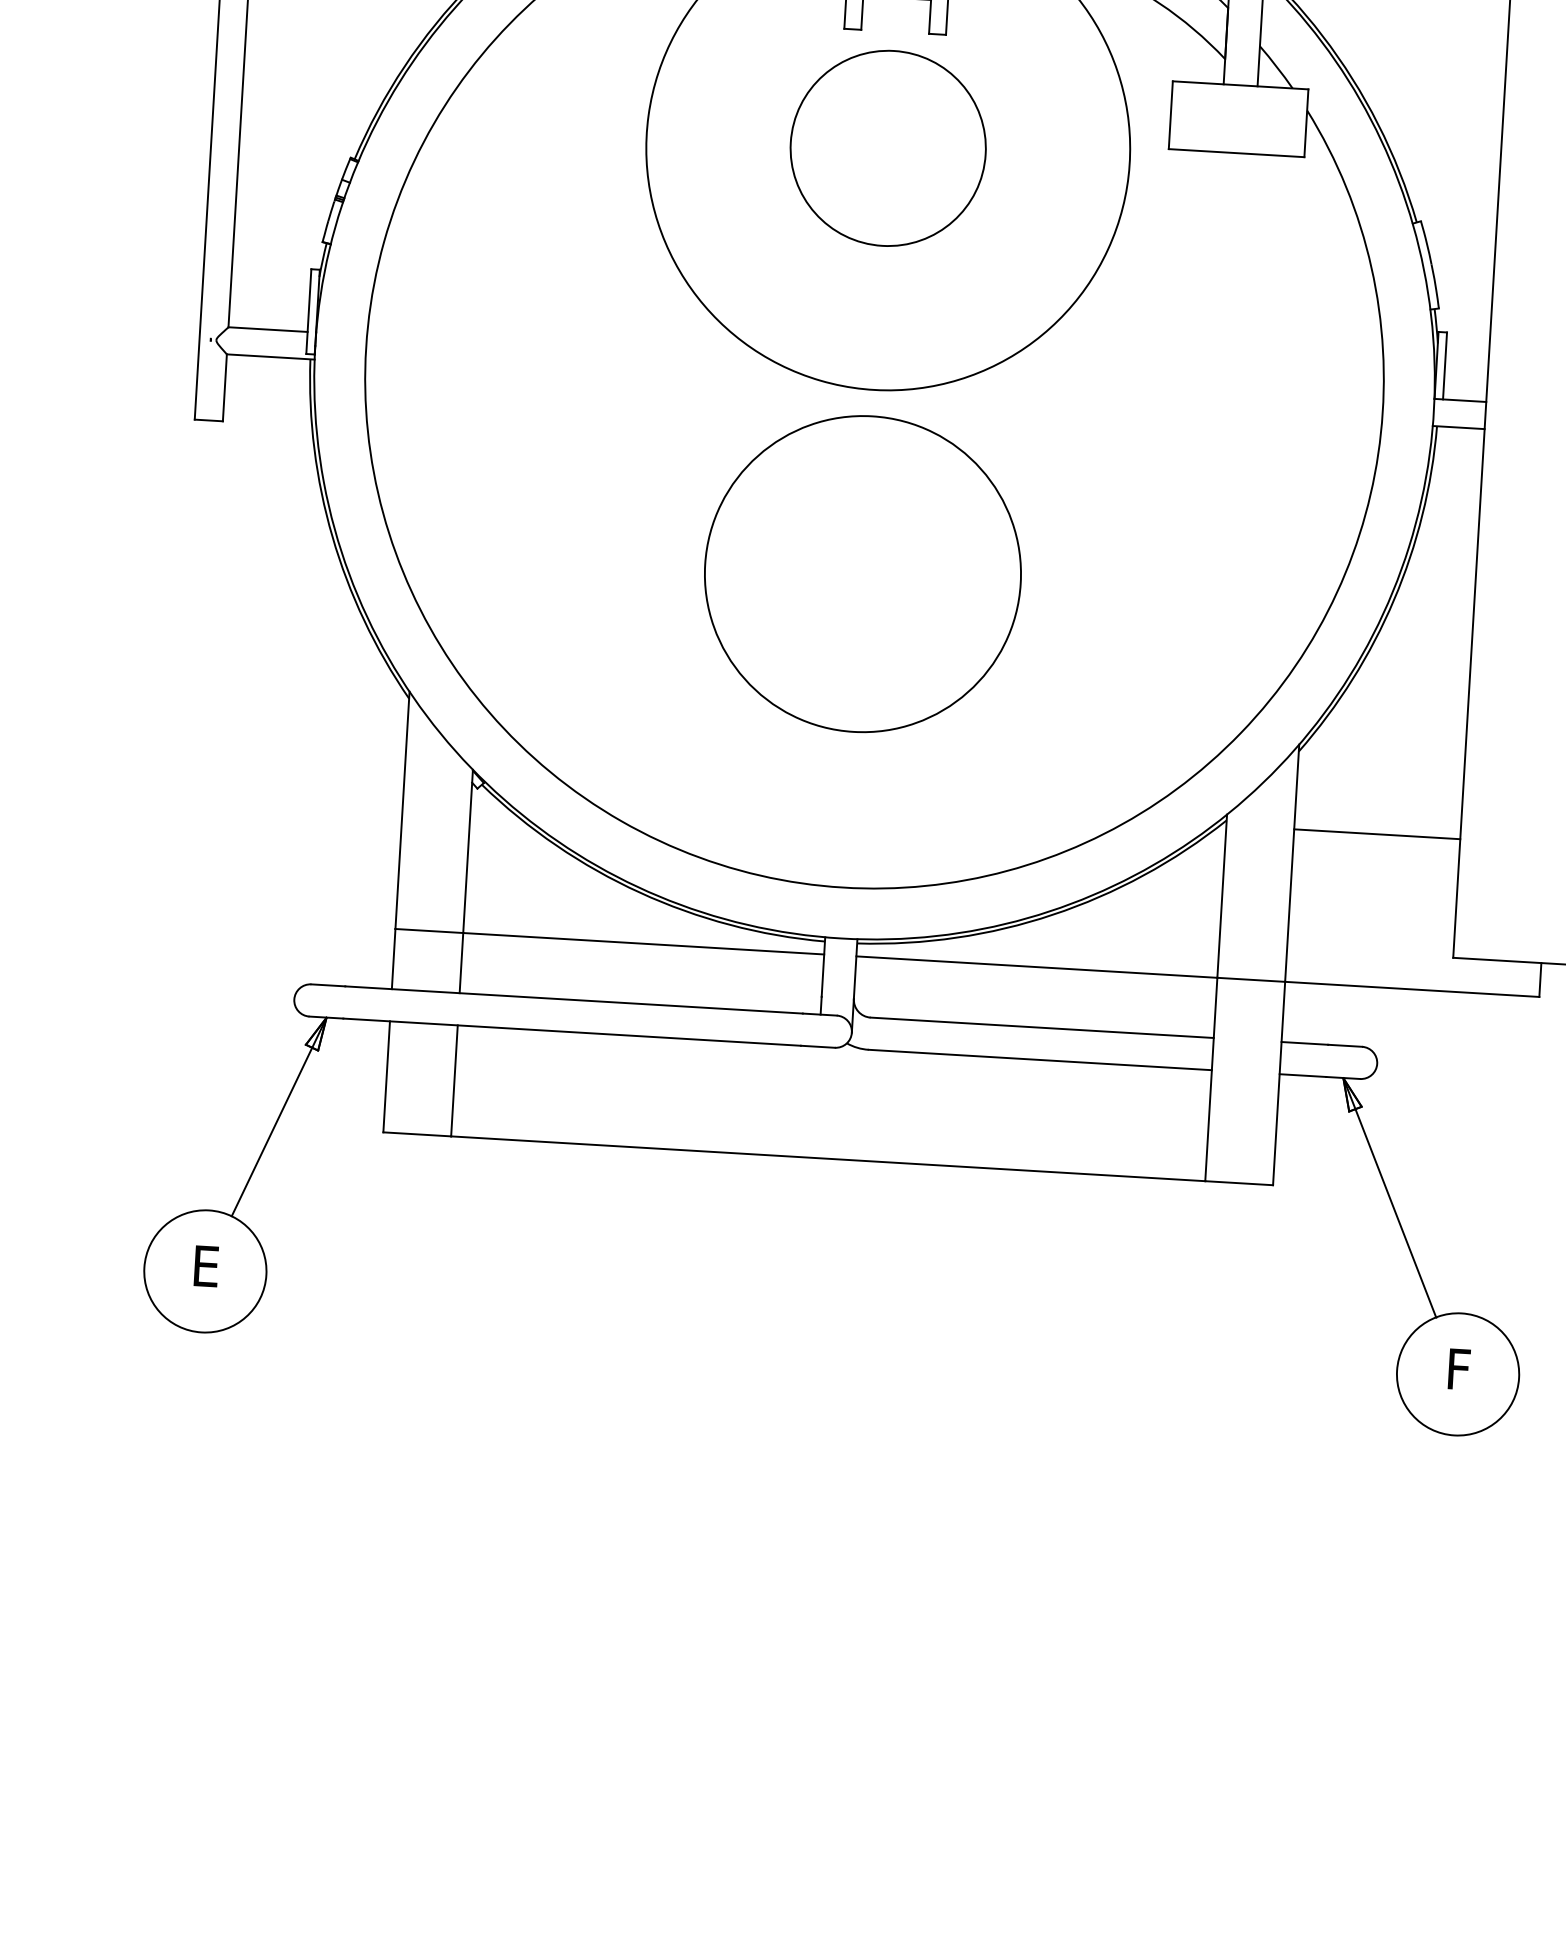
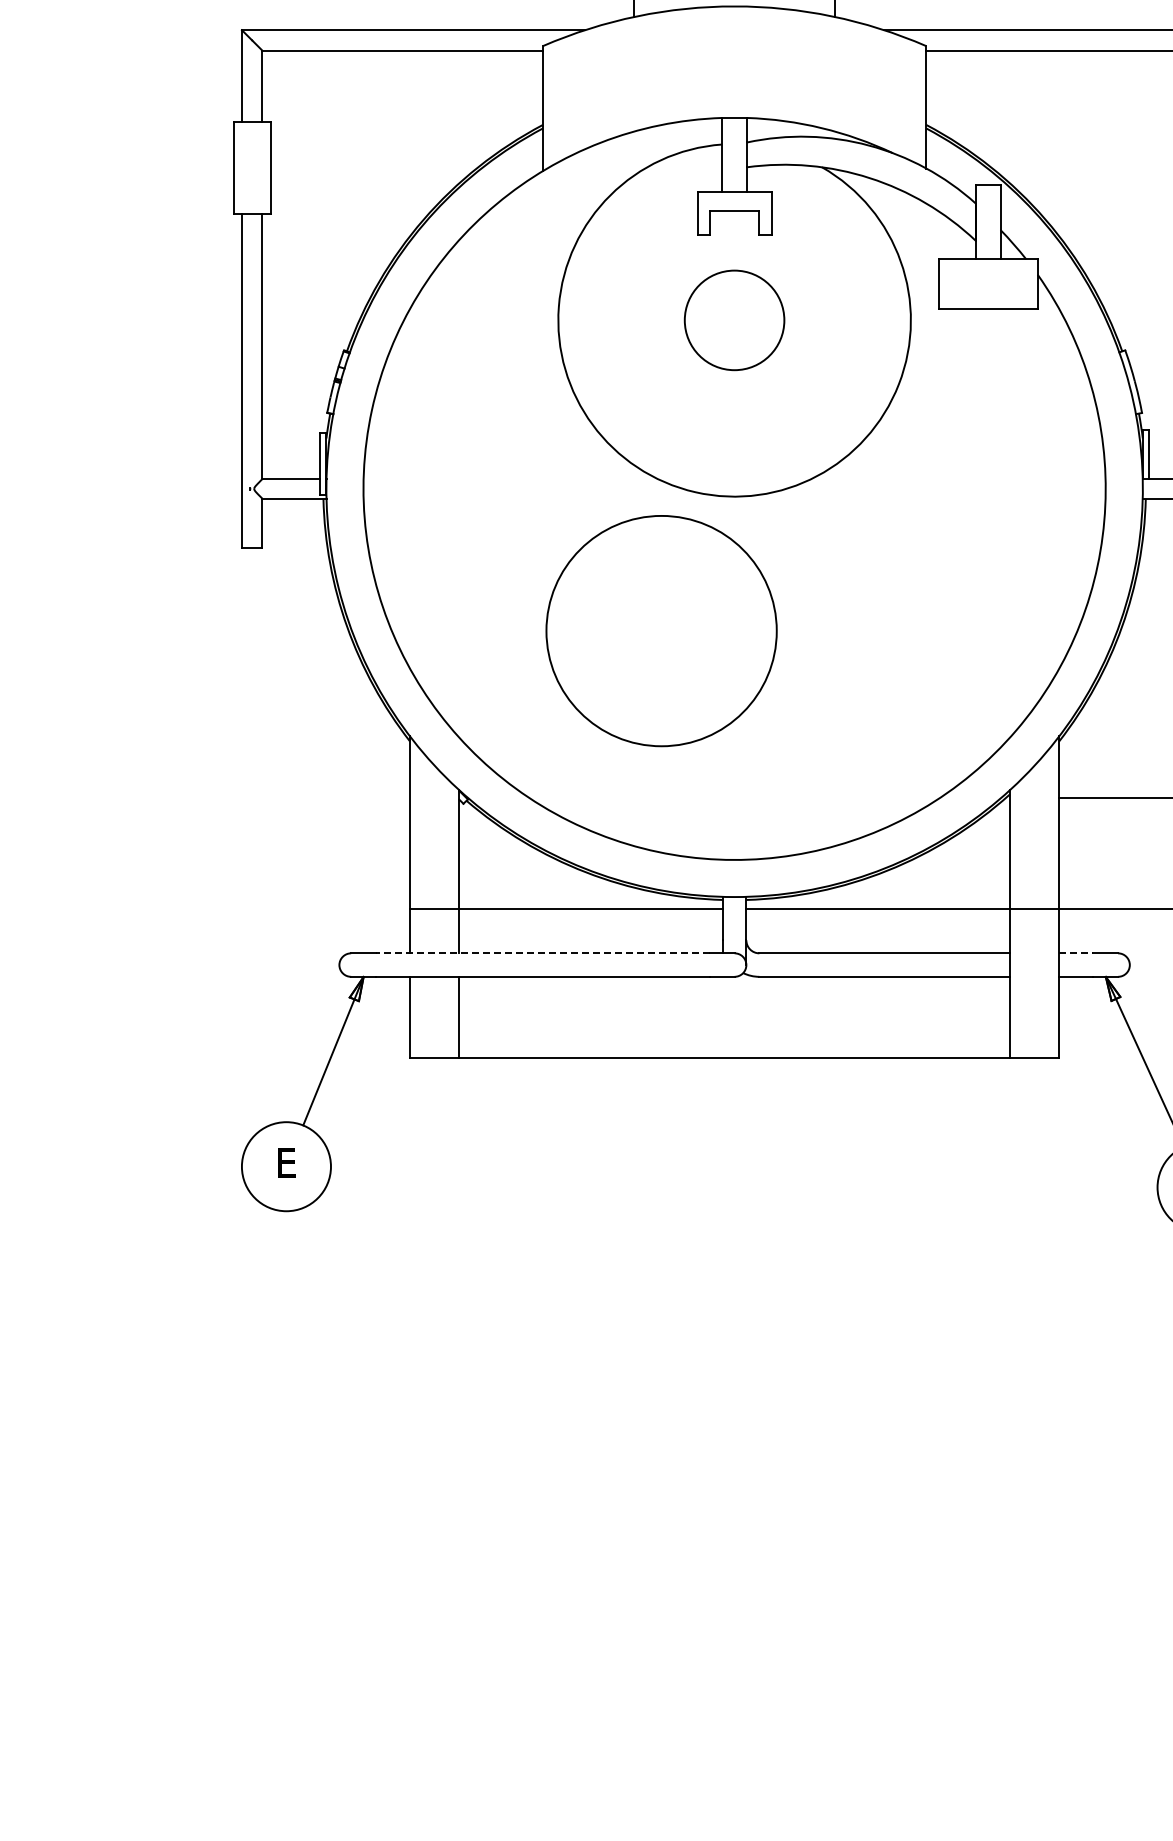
circle: (888, 148) -> (734, 320), size x0.7
circle: (862, 574) -> (661, 631), moved
line: (573, 1000) -> (542, 953), solid -> dashed
line: (1305, 1043) -> (1076, 953), solid -> dashed

